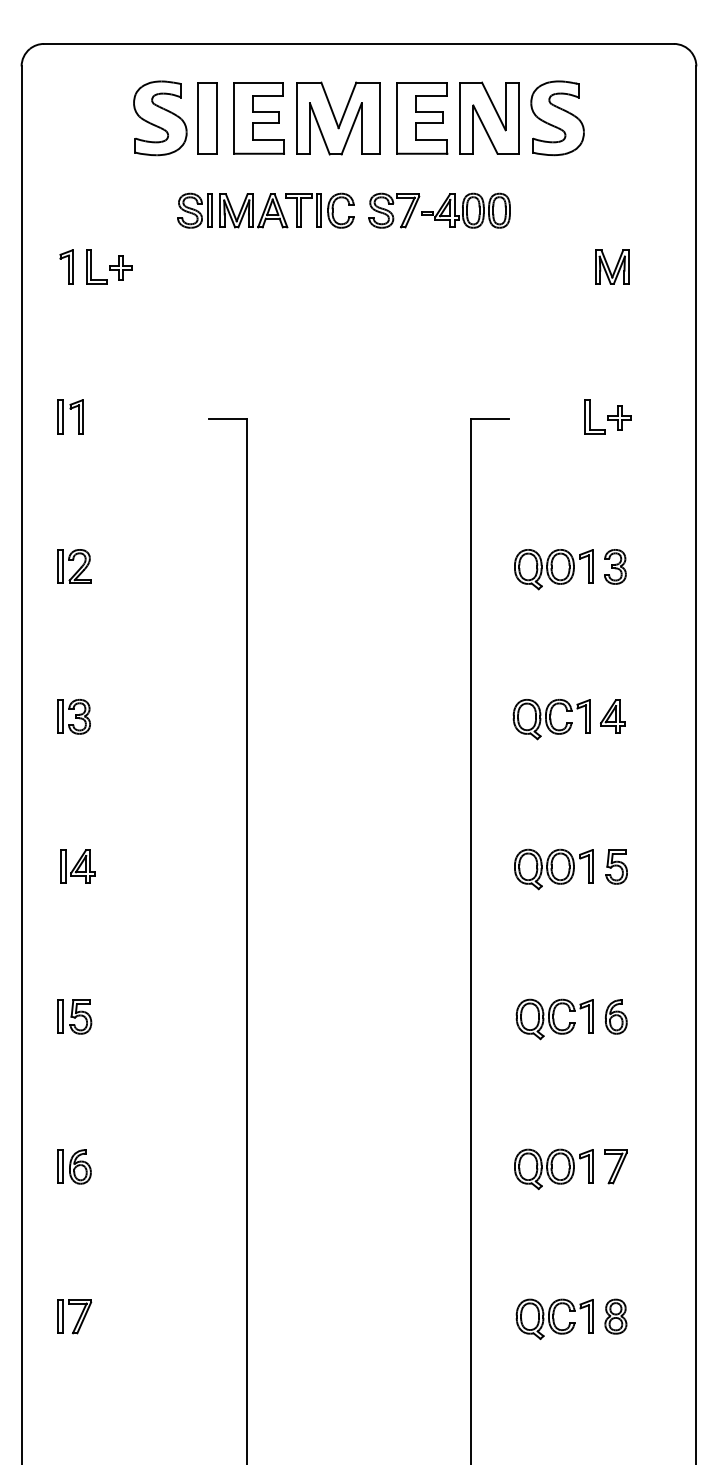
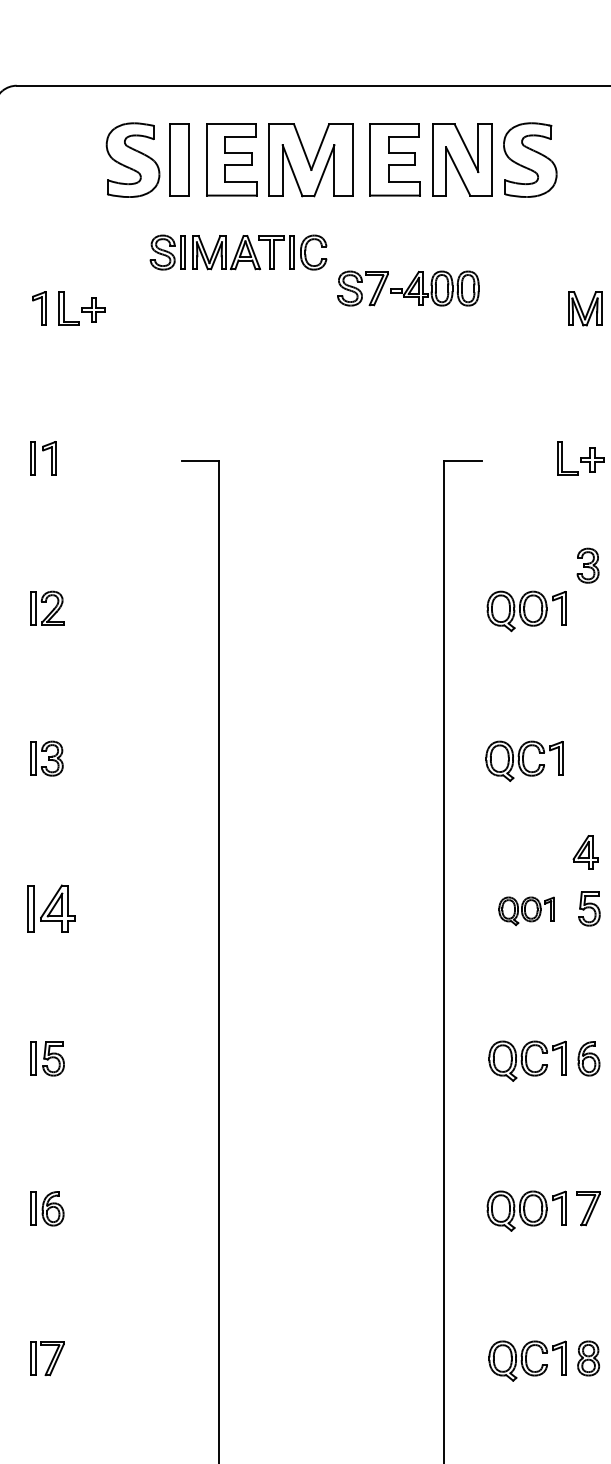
part: (439, 210) -> (408, 288), moved
part: (615, 566) -> (588, 565), moved
part: (612, 716) -> (585, 852), moved
part: (77, 866) -> (50, 908), size x1.4
part: (553, 869) -> (526, 911), size x0.7

